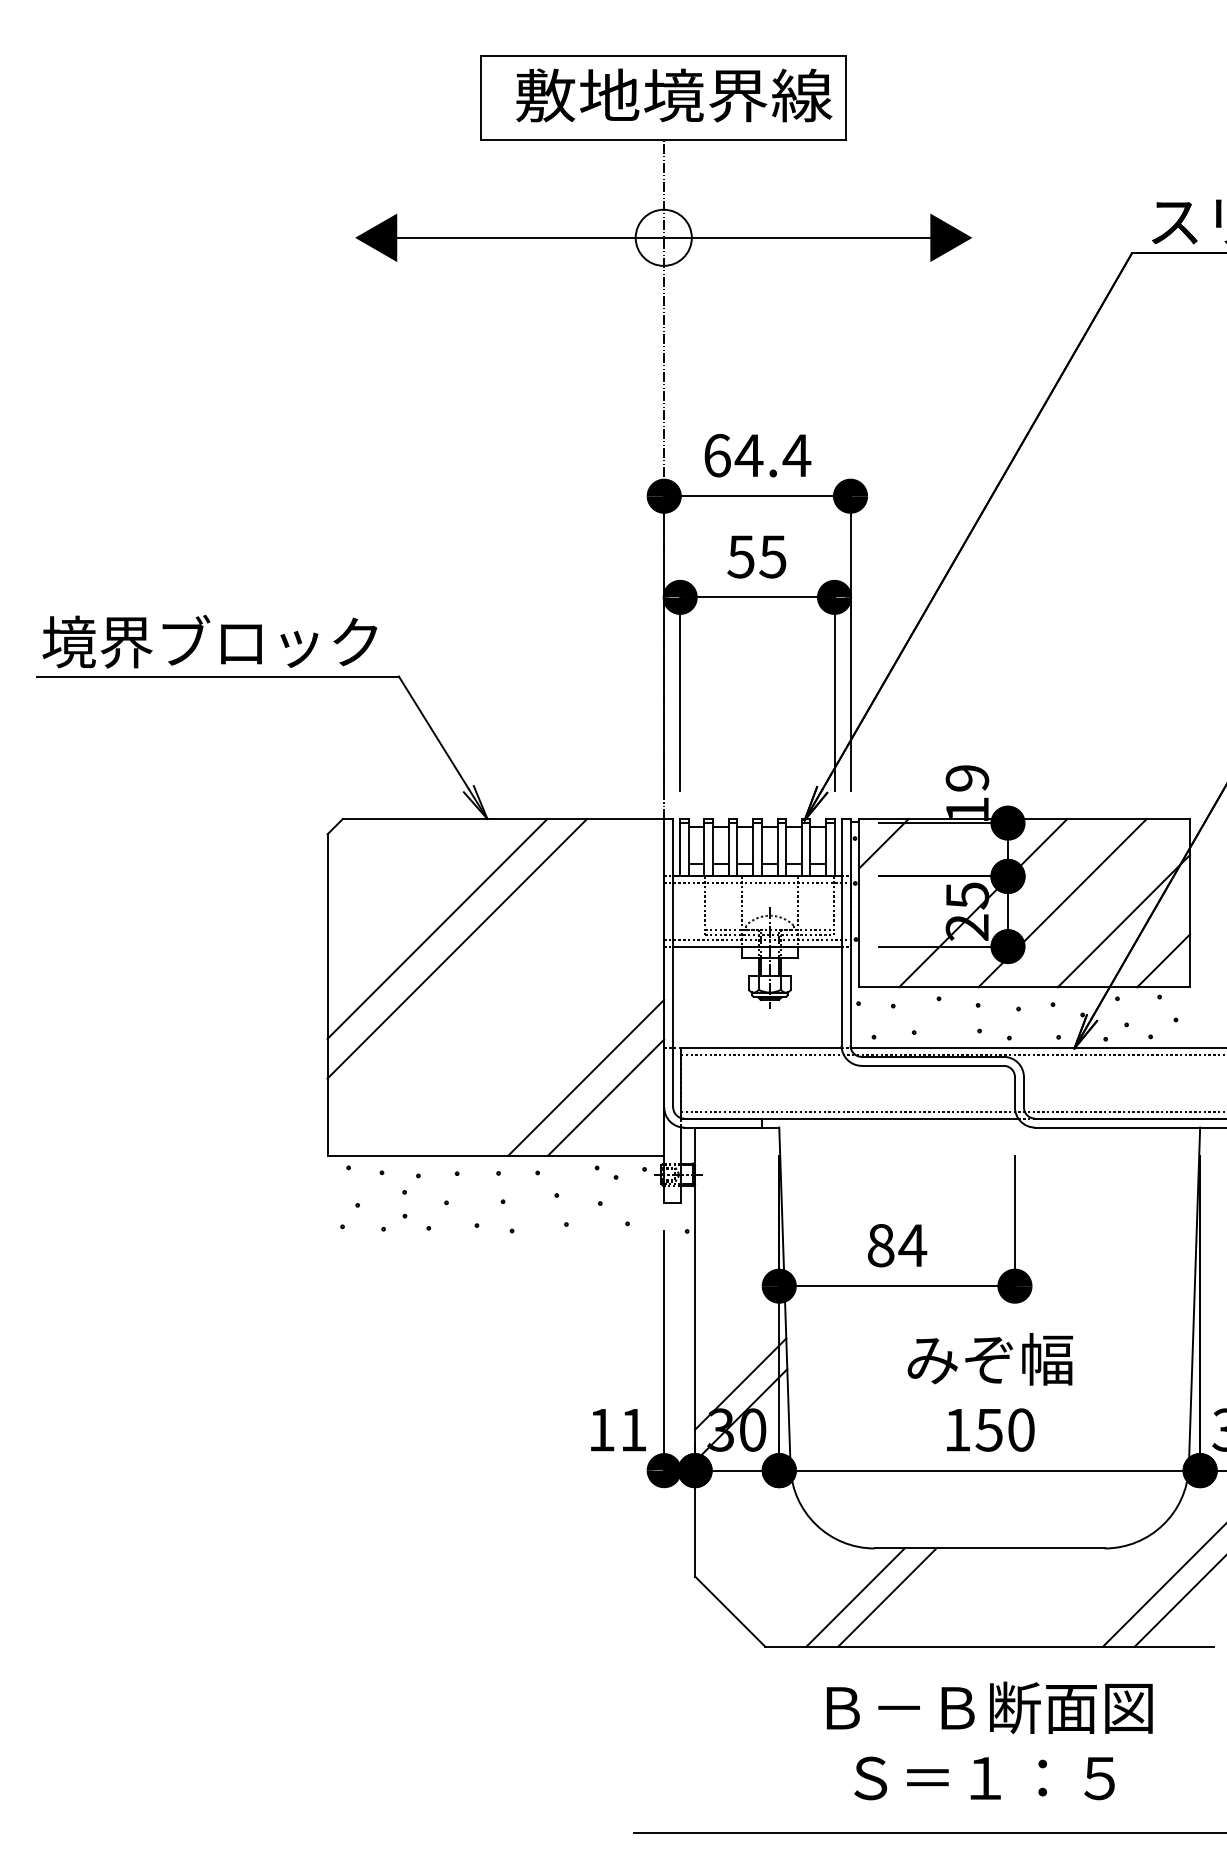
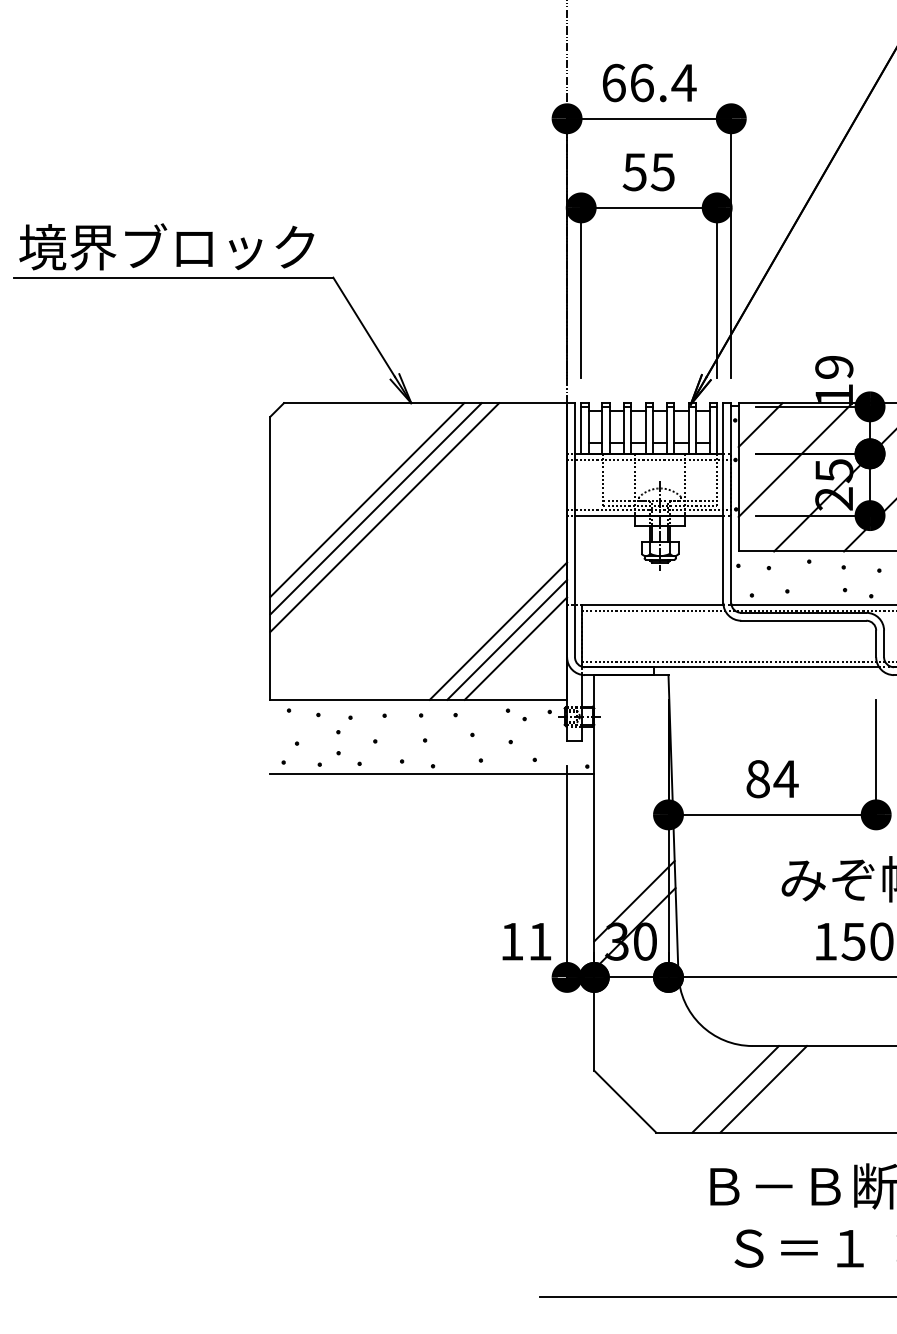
text: (748, 455) -> (641, 82), 64.4 -> 66.4
line: (923, 883) -> (795, 460), added
line: (447, 938) -> (376, 508), added
line: (596, 1087) -> (507, 639), added
line: (511, 1239) -> (432, 773), added

